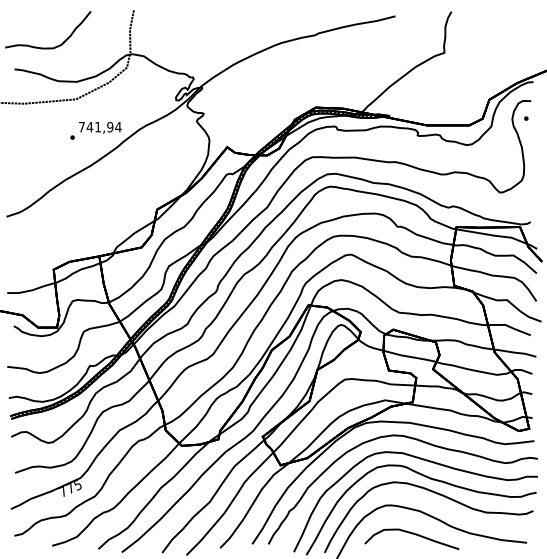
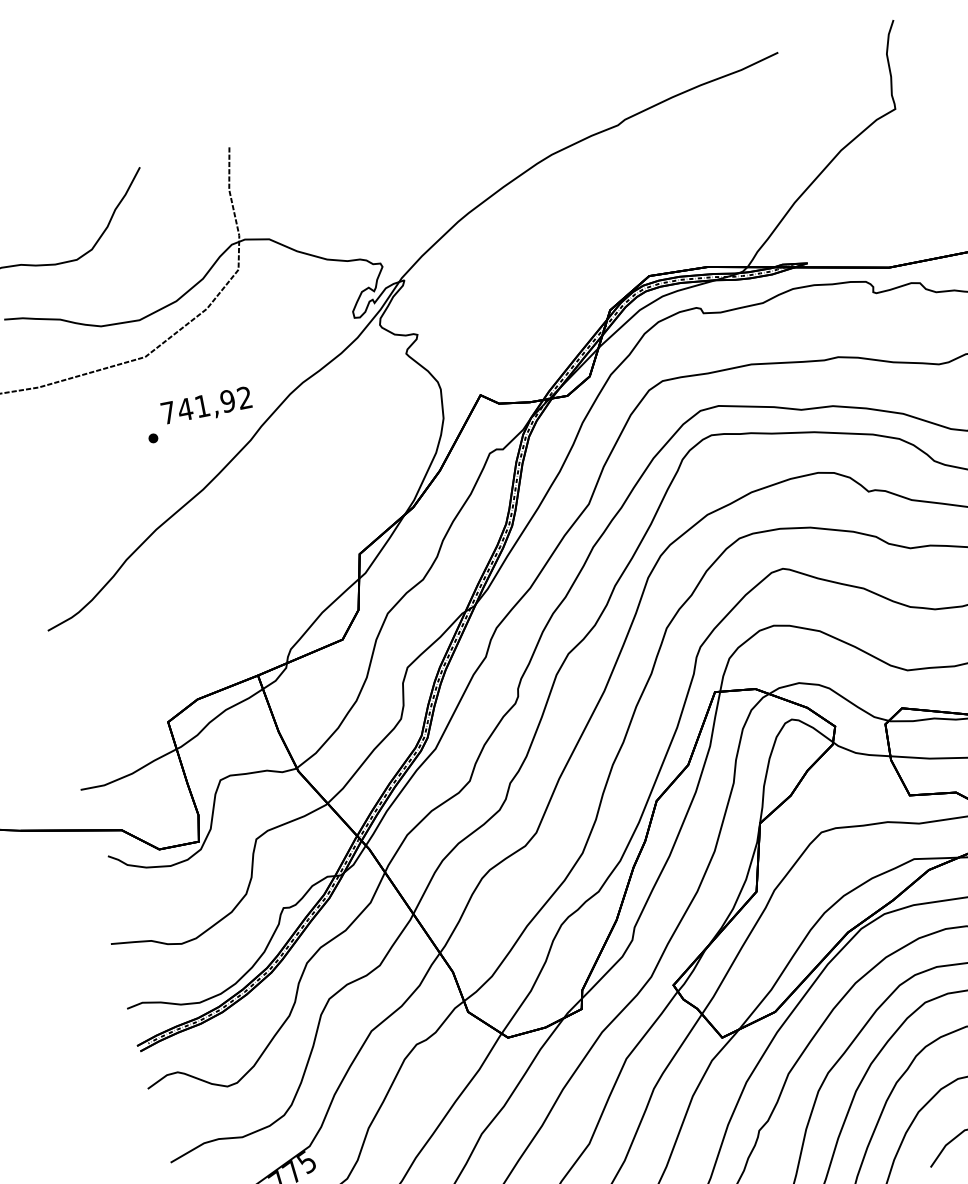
text: (118, 126) -> (244, 396), 741,94 -> 741,92

